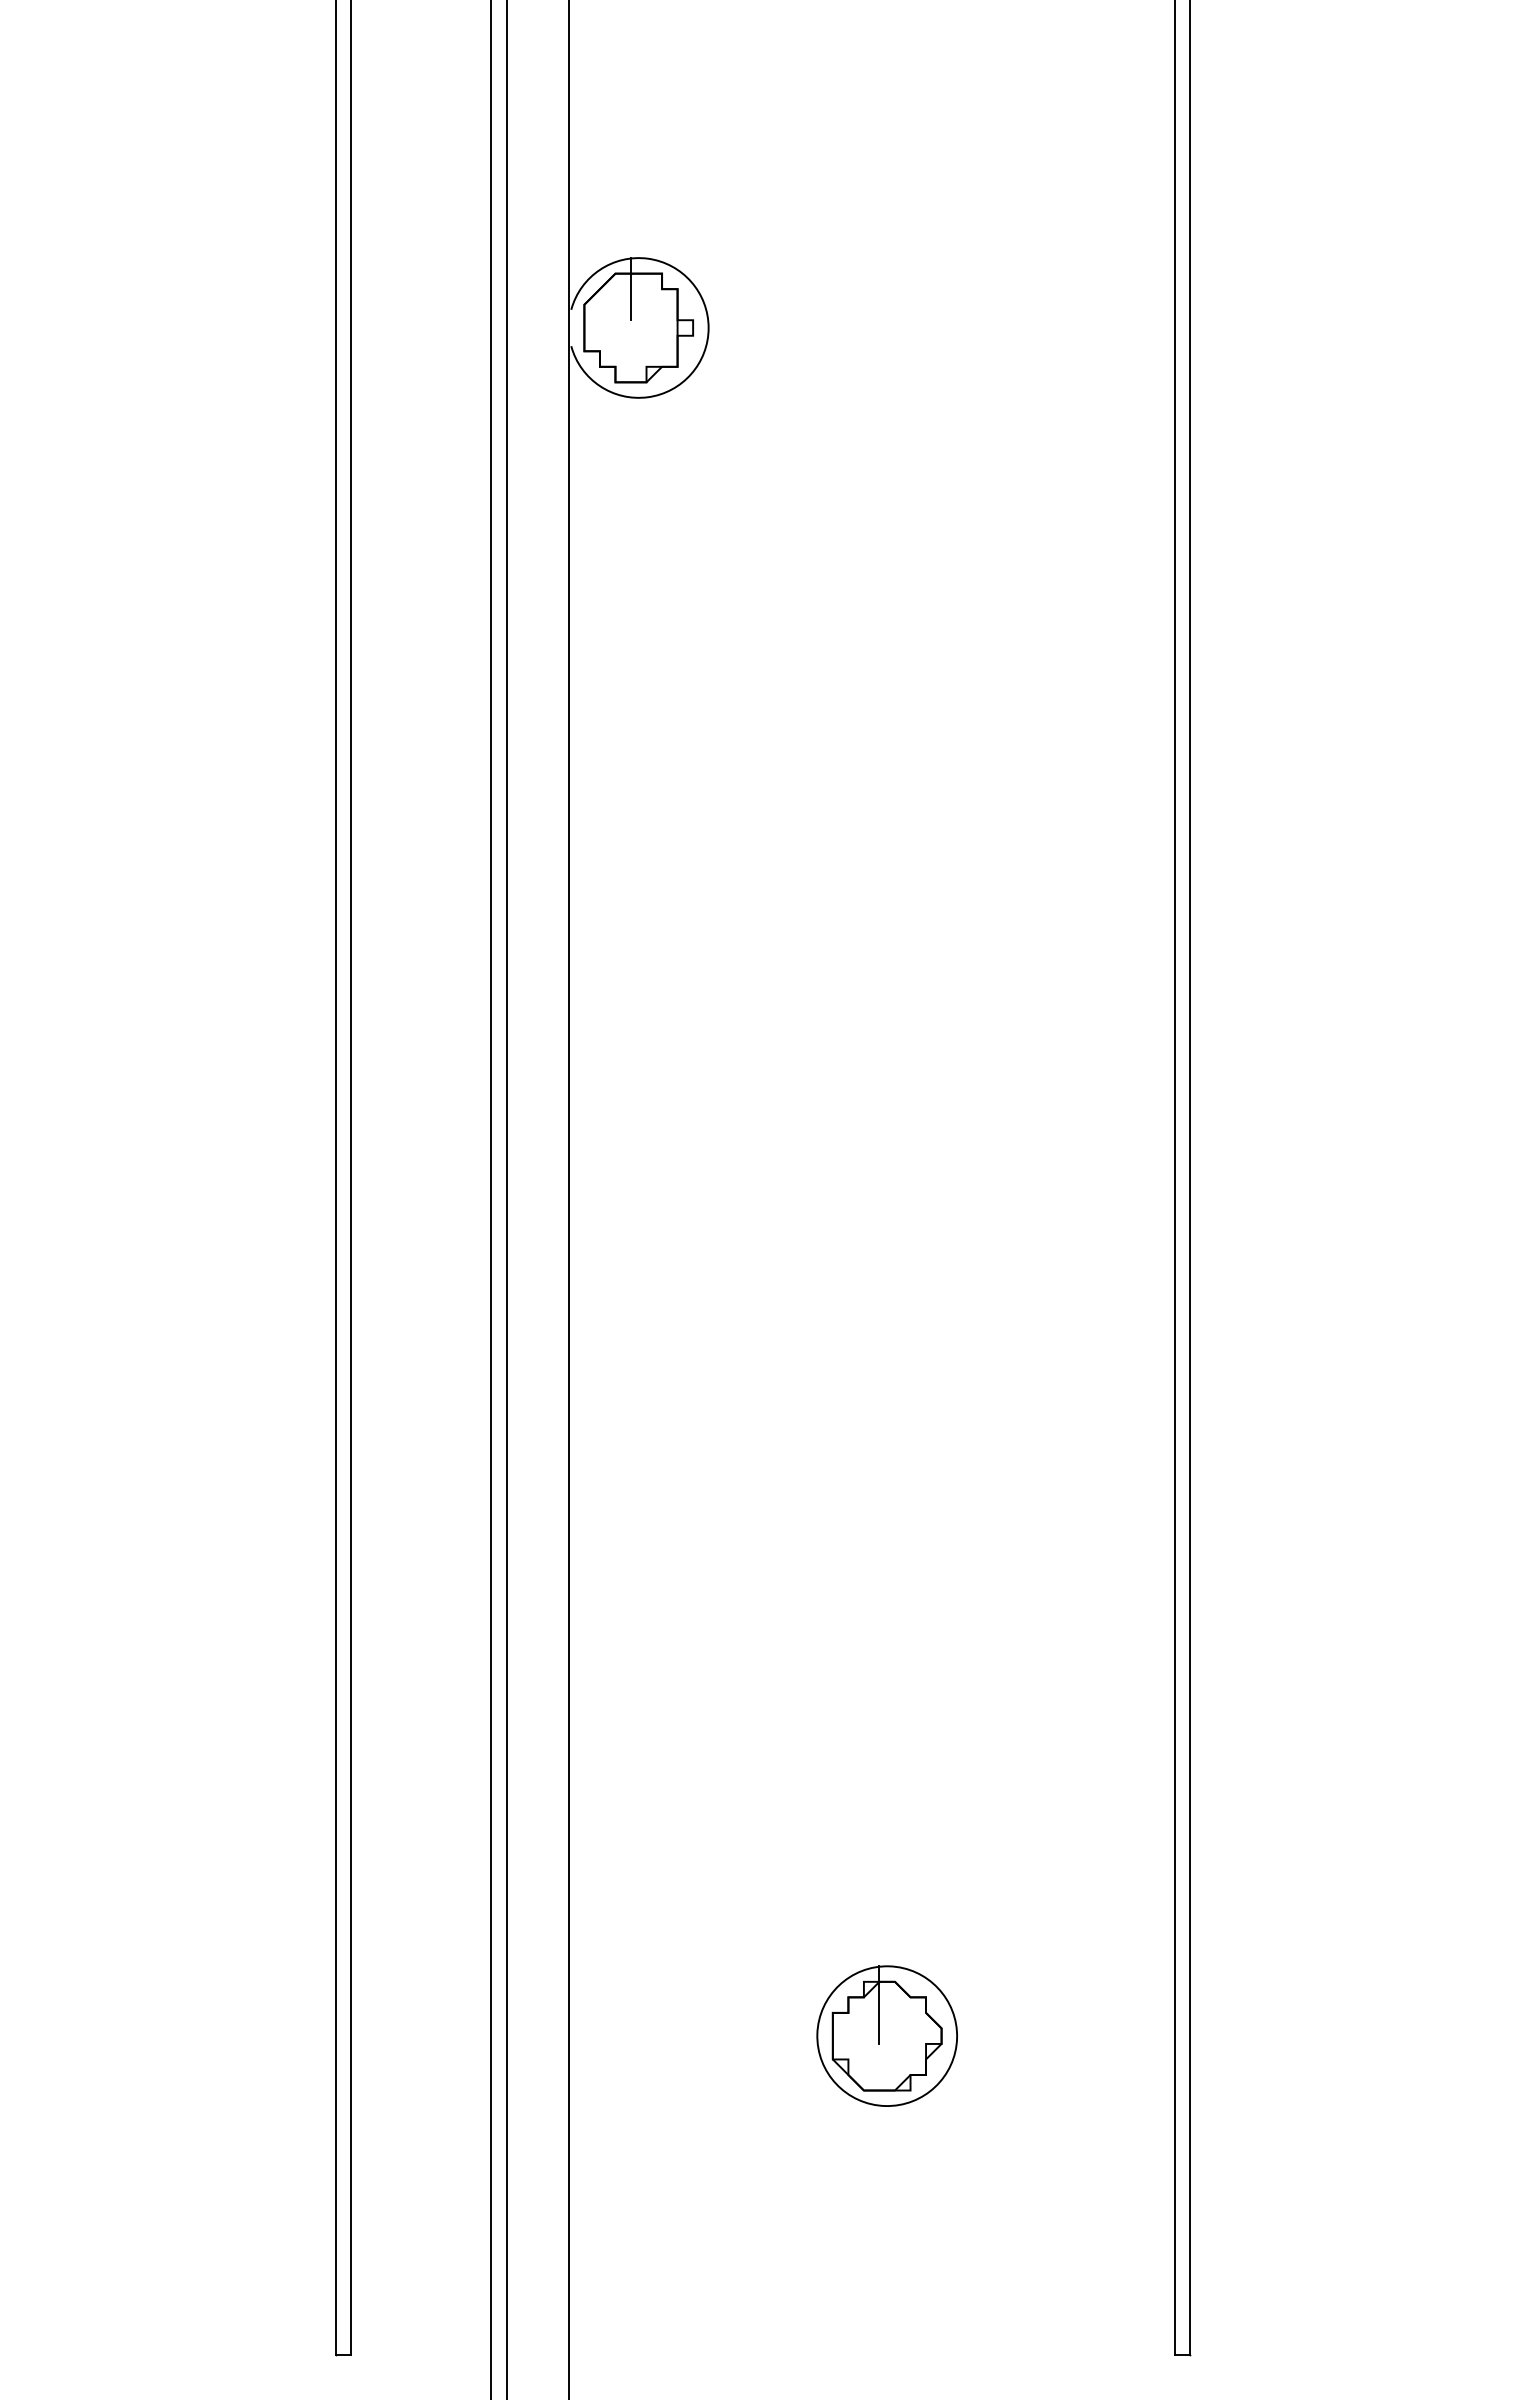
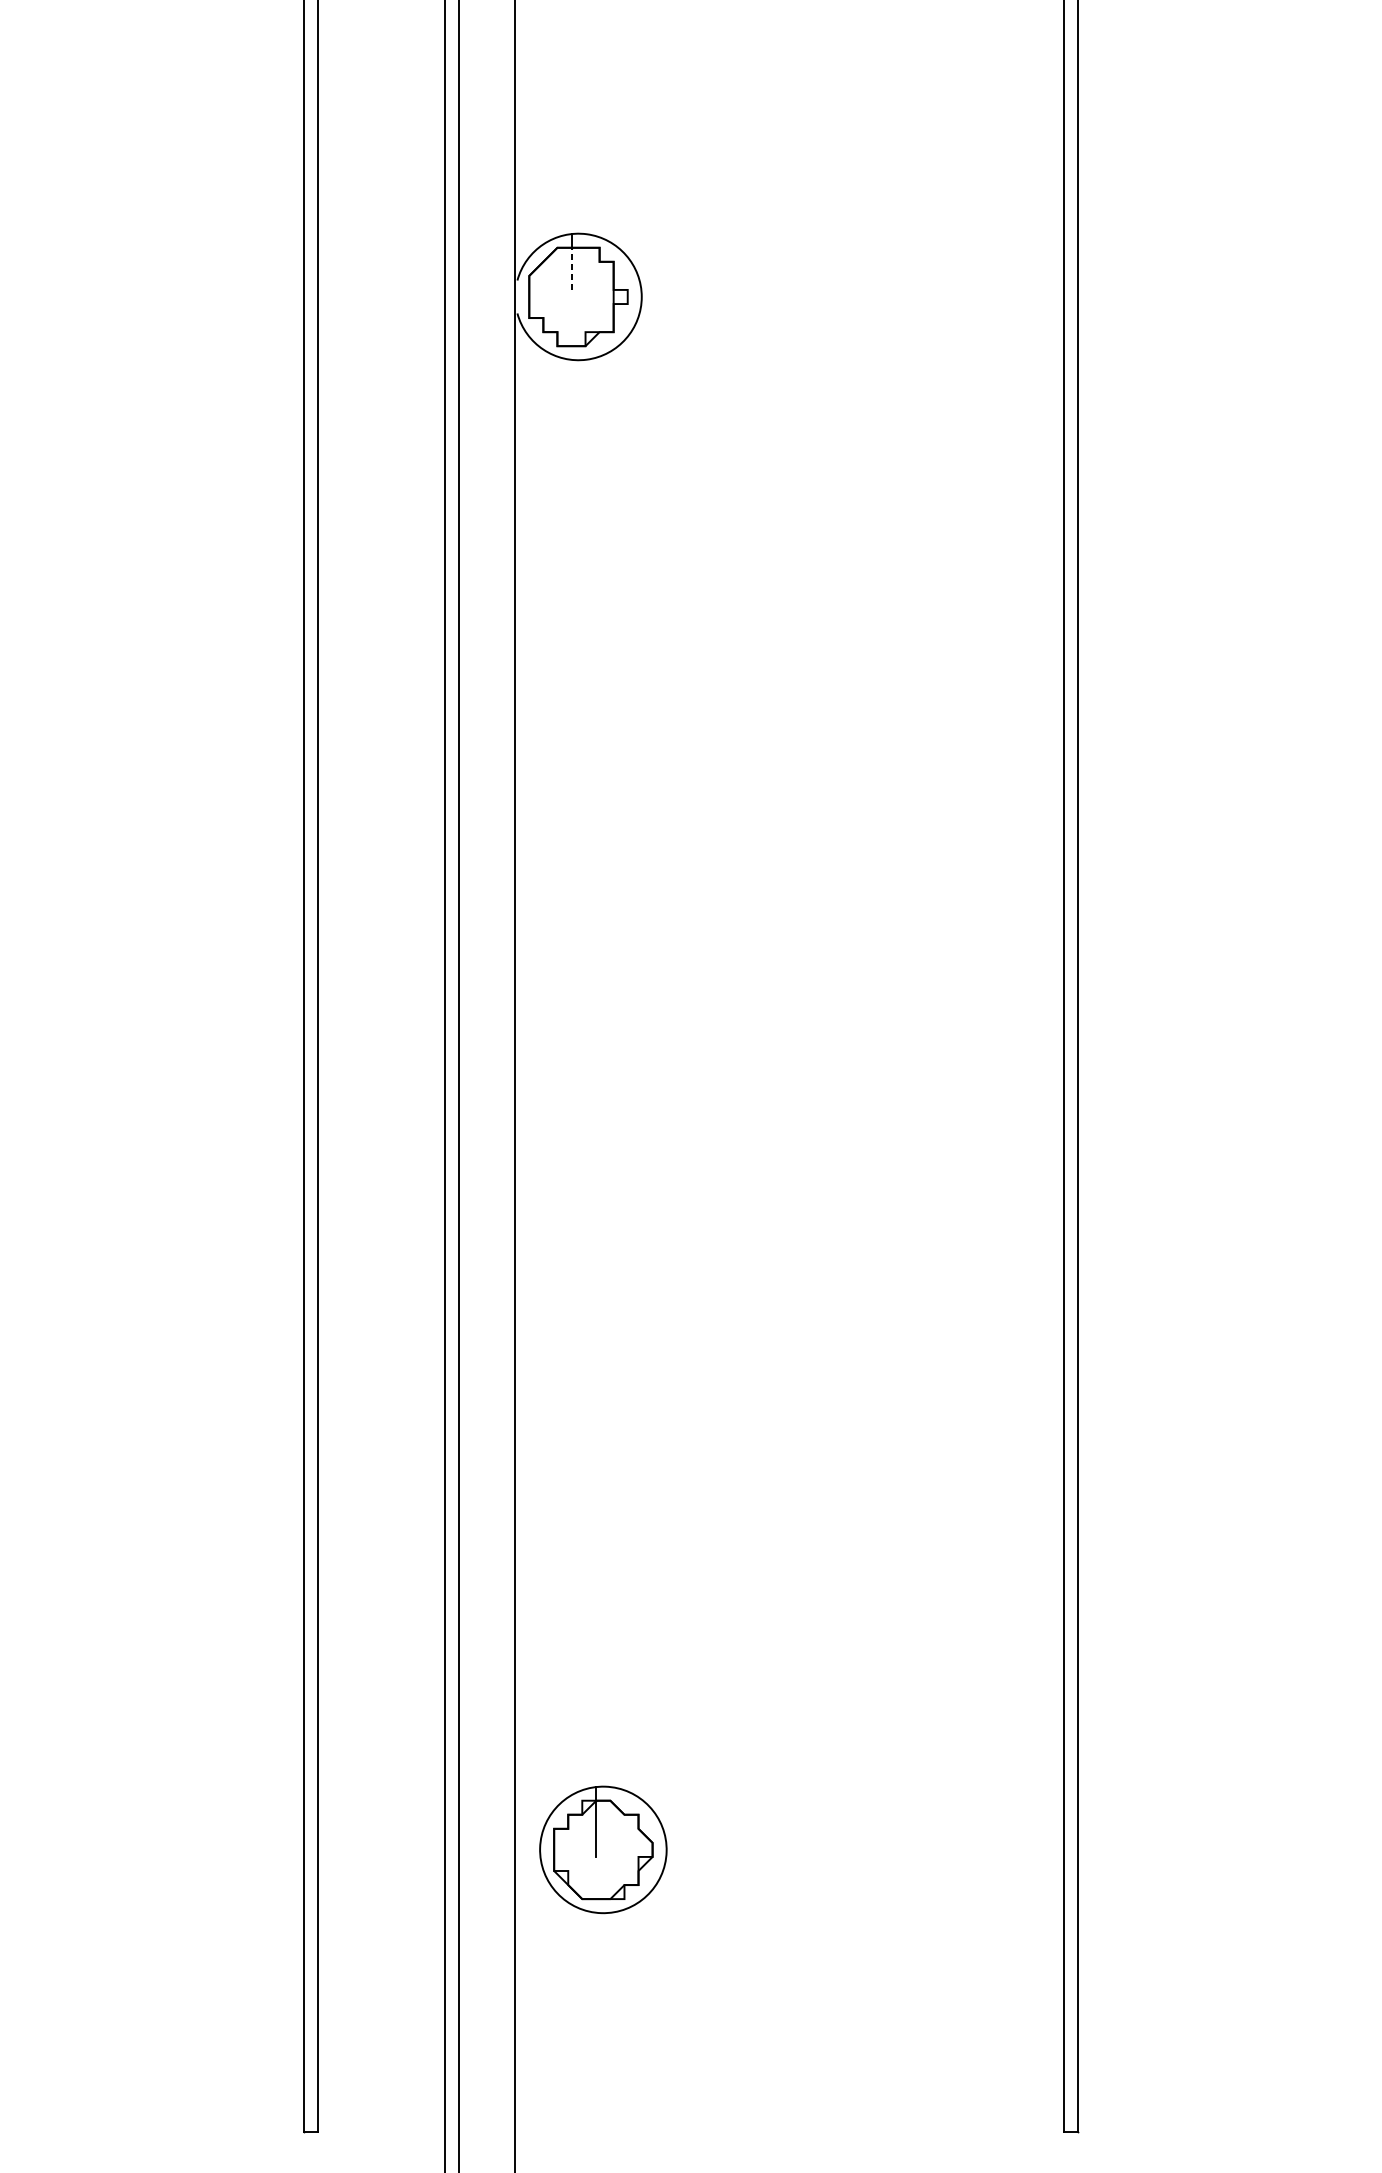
line: (631, 296) -> (571, 268), solid -> dashed
part: (886, 2035) -> (602, 1849), moved

